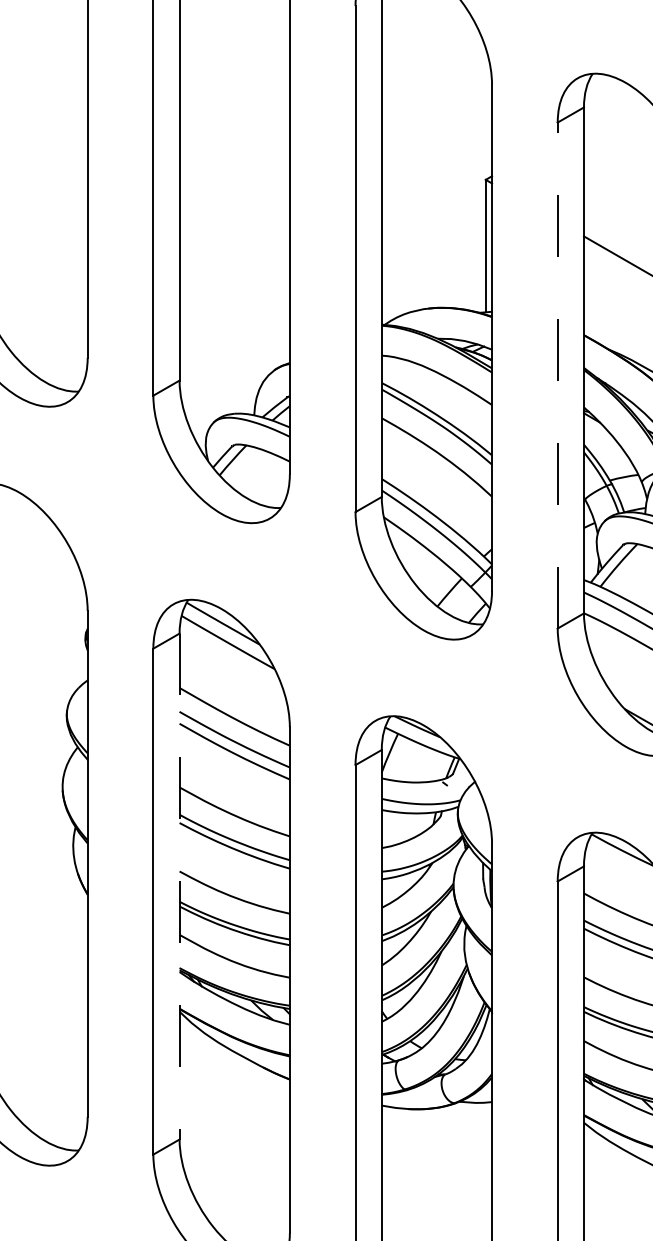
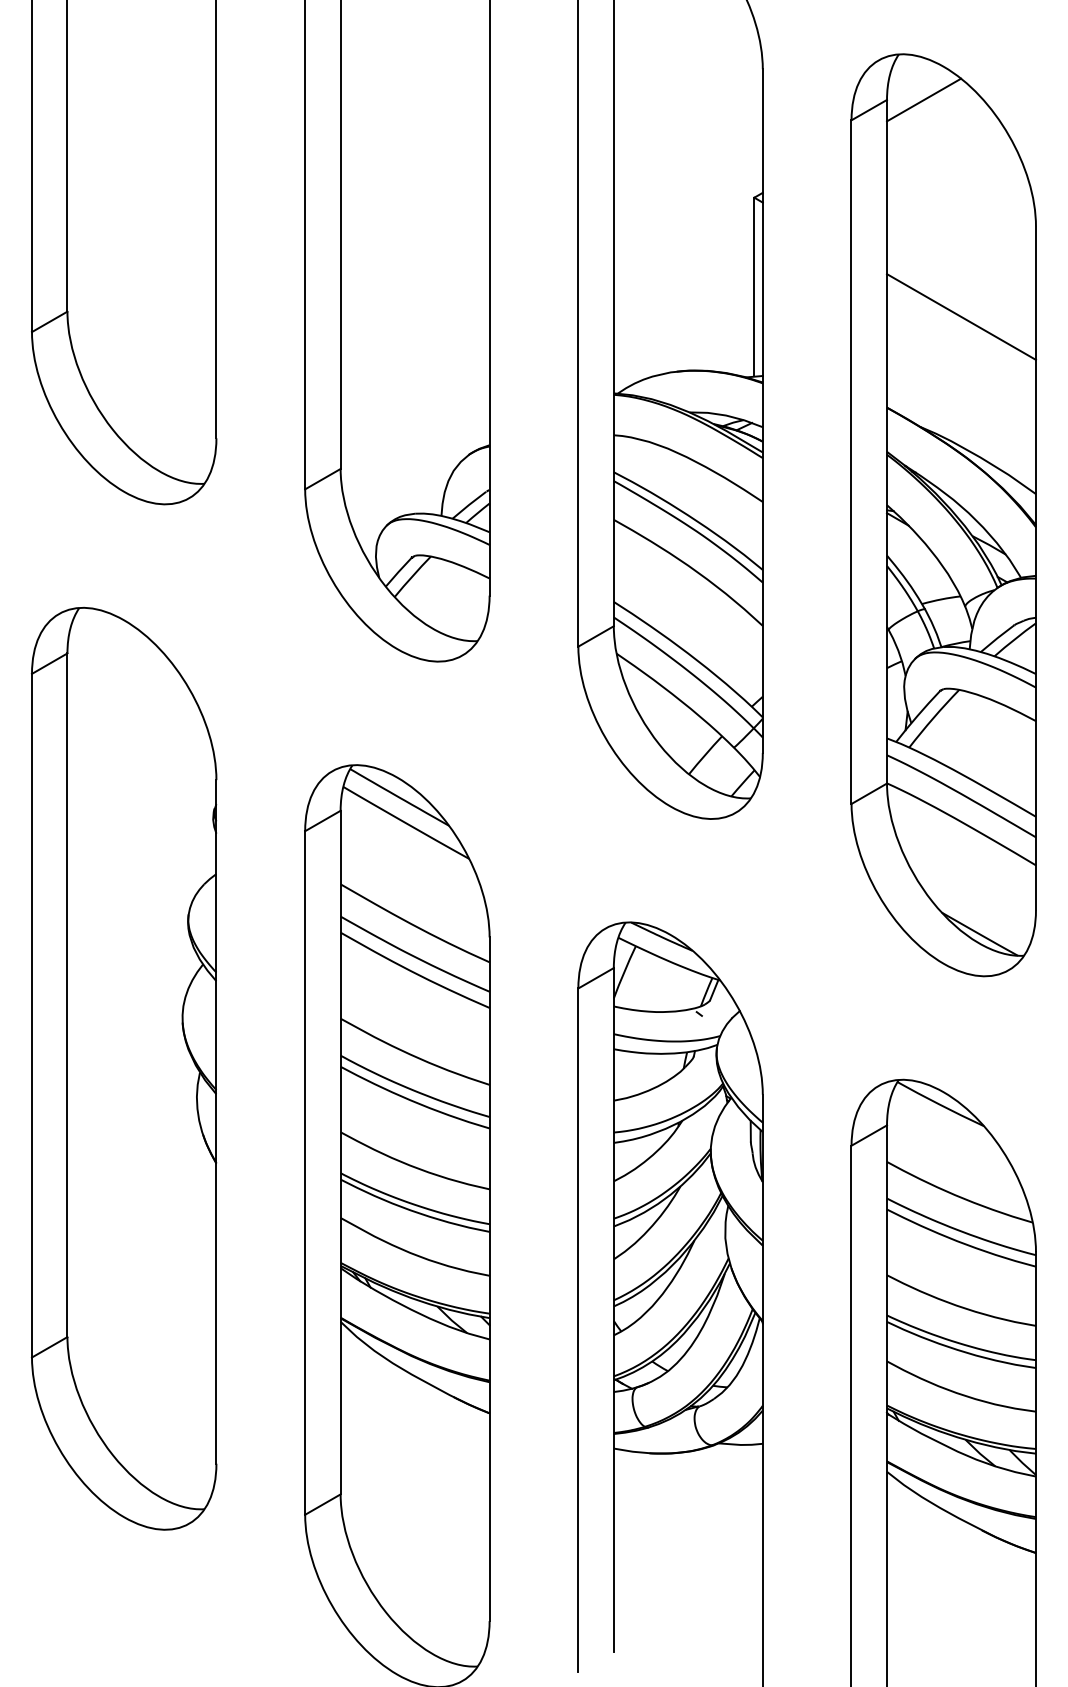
line: (610, 107) -> (923, 99), added
line: (557, 375) -> (851, 462), dashed -> solid
line: (179, 886) -> (340, 1152), dashed -> solid

